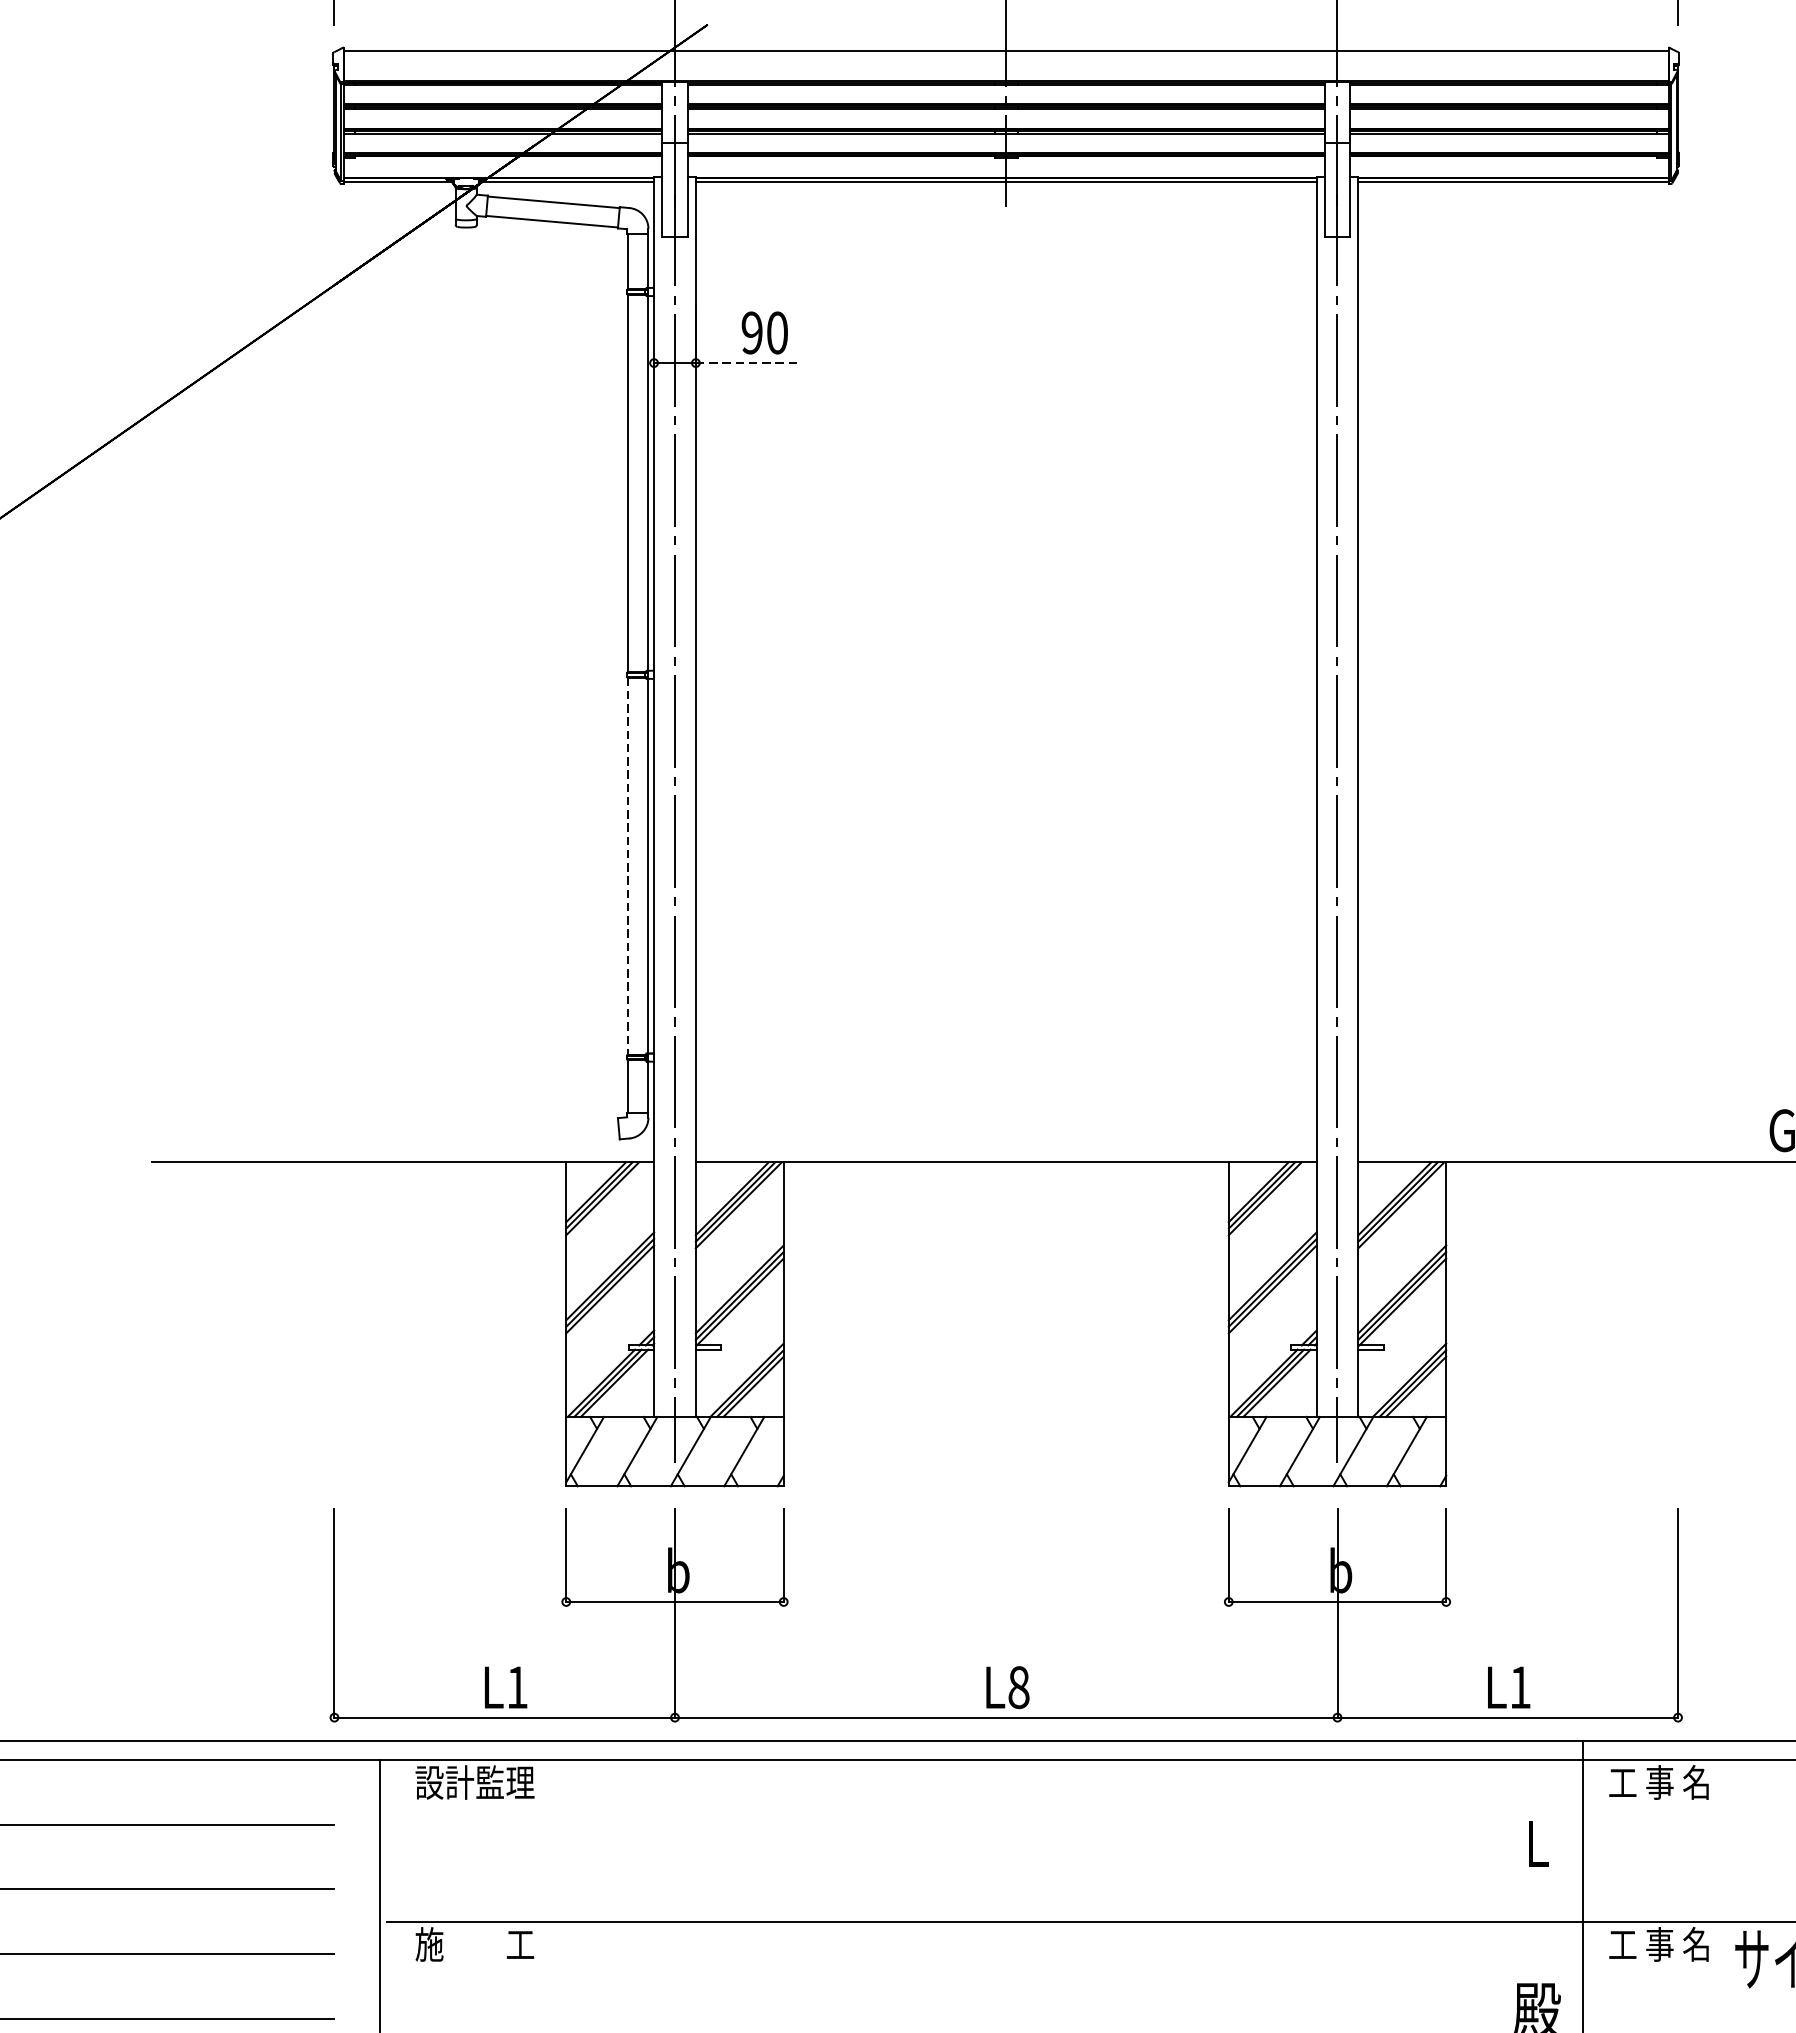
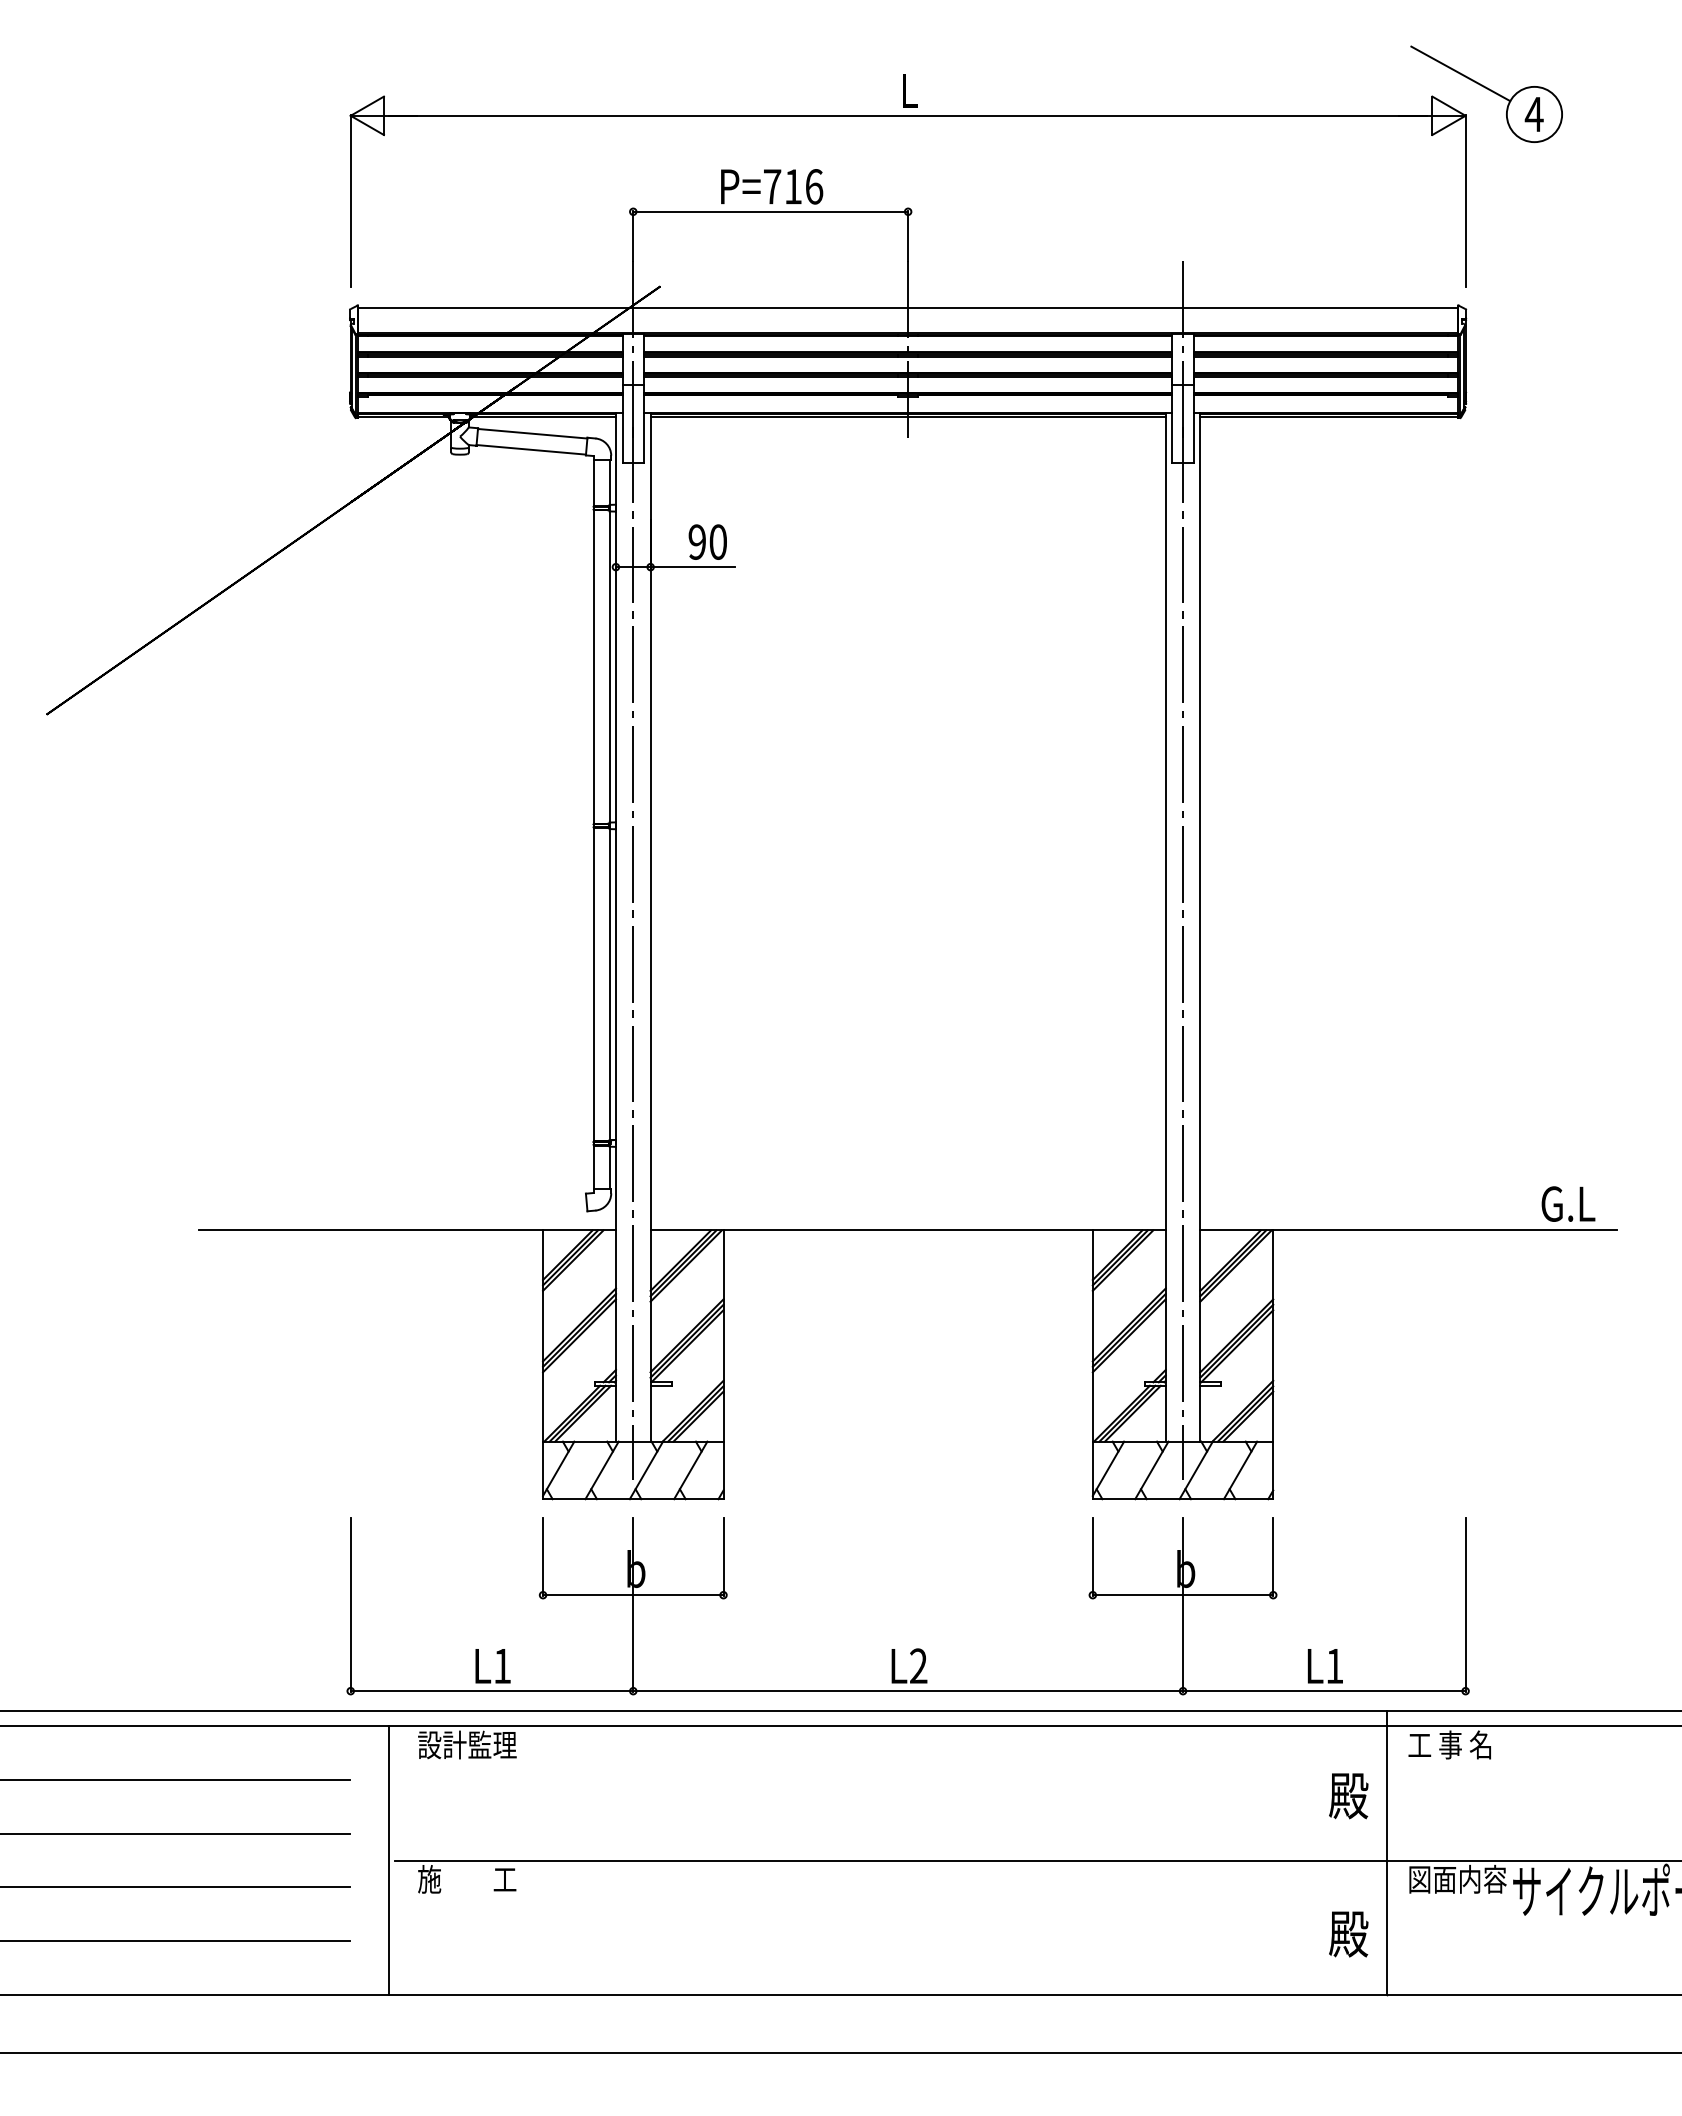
line: (747, 363) -> (693, 567), dashed -> solid
line: (628, 866) -> (594, 984), dashed -> solid
text: (1018, 1686) -> (918, 1665), L8 -> L2
text: (1536, 1844) -> (1348, 1796), L -> 殿
text: (1668, 1943) -> (1457, 1878), 工 事 名 -> 図面内容

